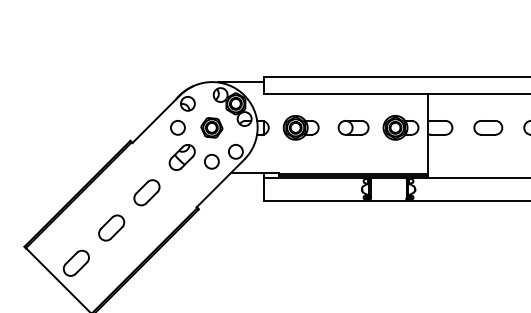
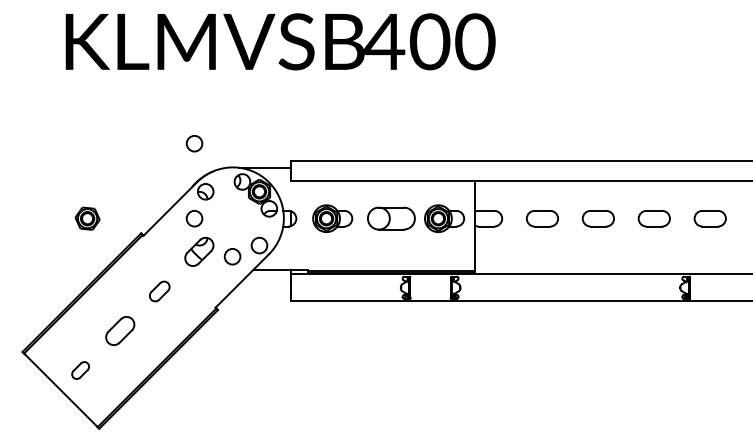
circle: (177, 60) -> (194, 143), added
part: (211, 127) -> (87, 218), moved
part: (353, 127) -> (391, 218), size x1.4
part: (146, 192) -> (159, 291), size x0.7
part: (76, 263) -> (80, 370), size x0.6

